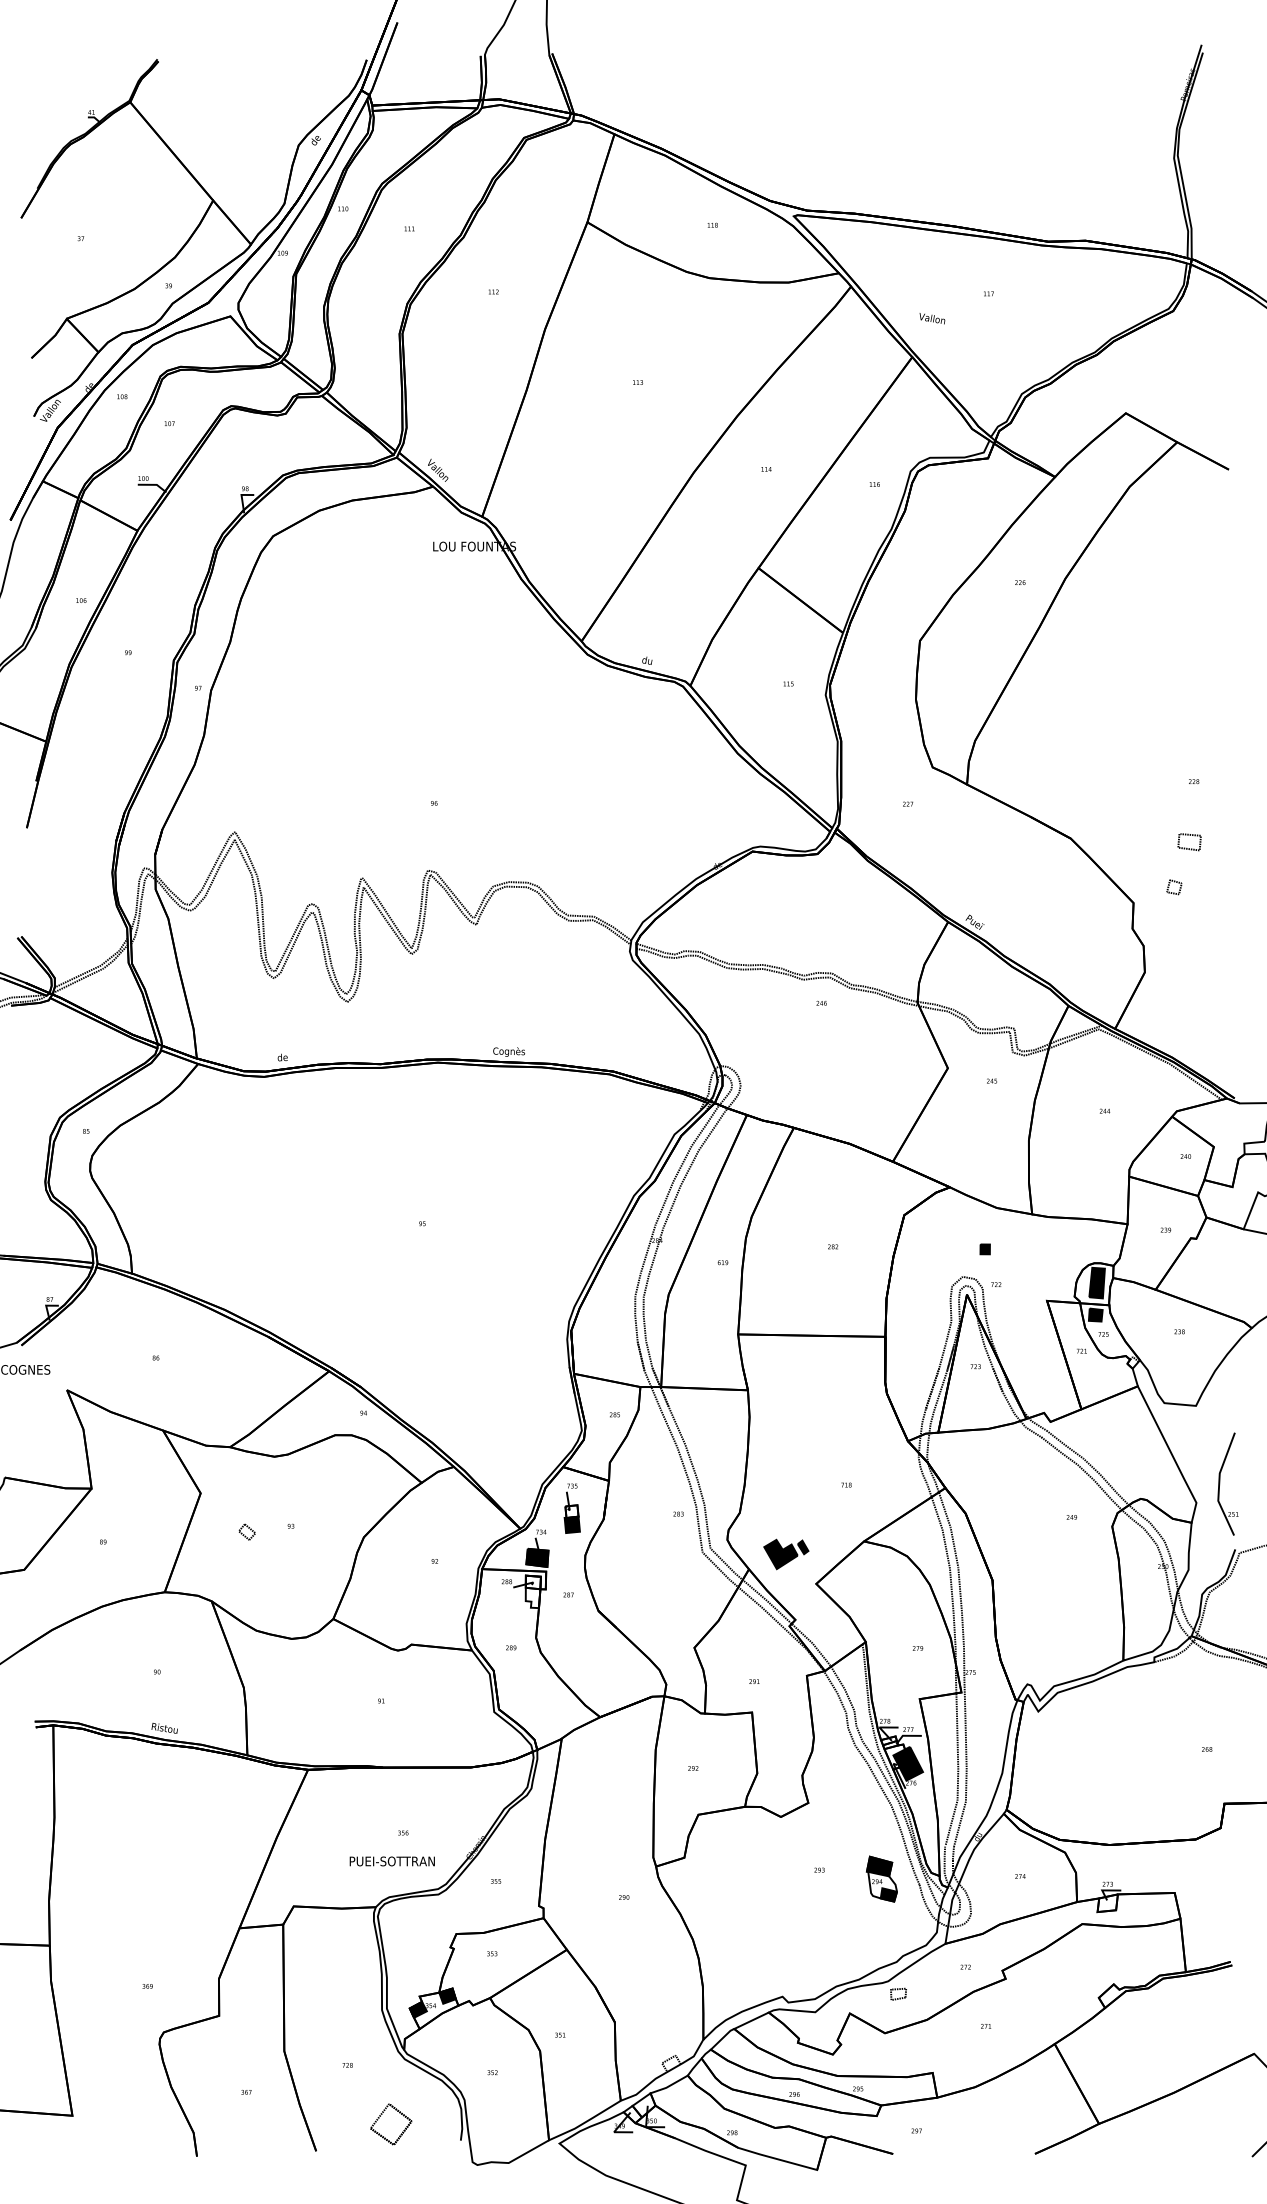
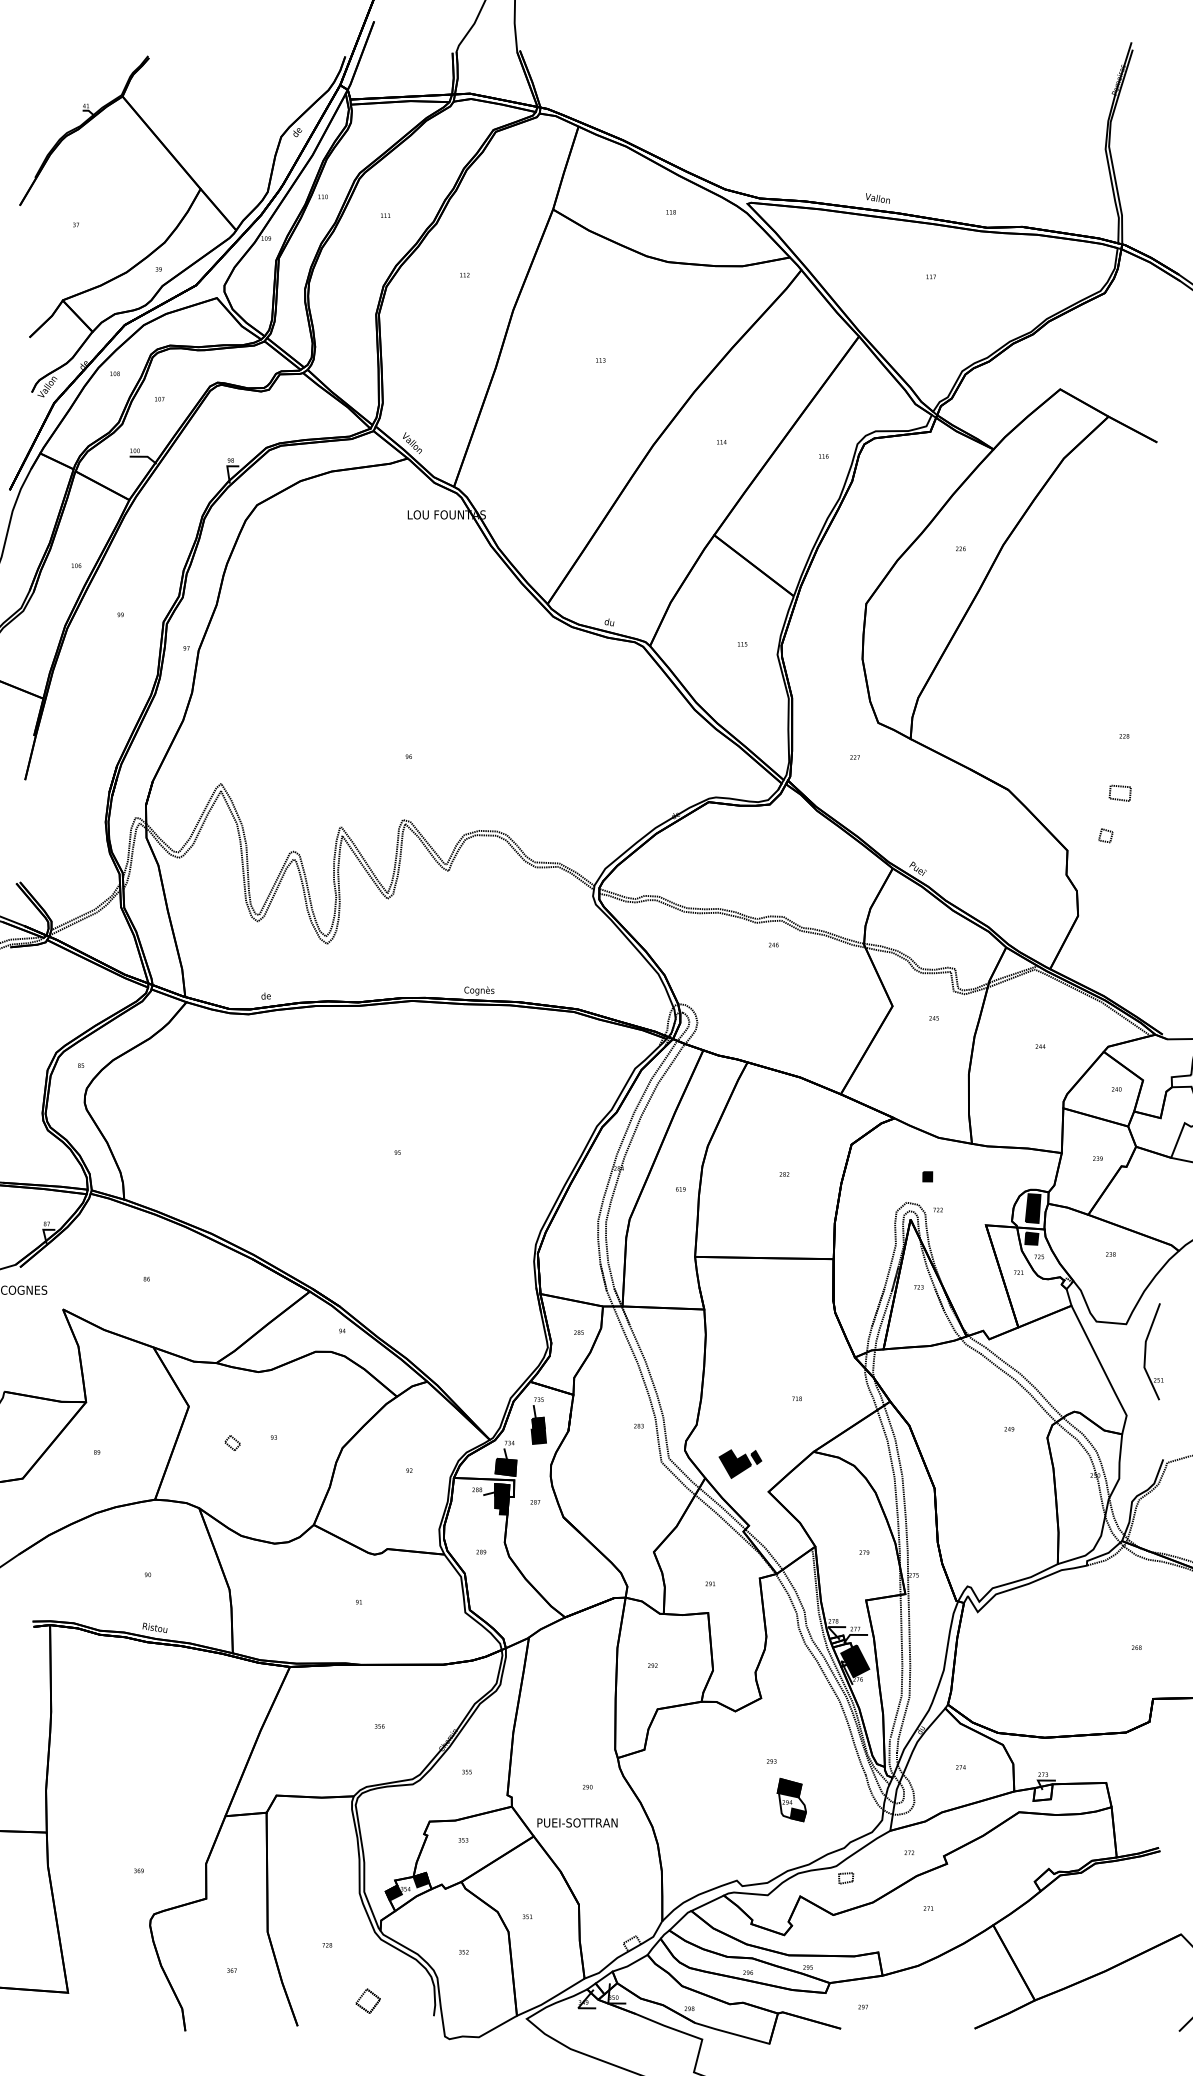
text: (932, 318) -> (878, 198), moved
part: (1220, 1483) -> (1146, 1351), moved
fill: (571, 1511) -> (538, 1423), added
fill: (532, 1591) -> (501, 1499), added
text: (391, 1861) -> (576, 1822), moved
part: (881, 1878) -> (791, 1799), moved
part: (390, 2124) -> (367, 2000), size x0.62

